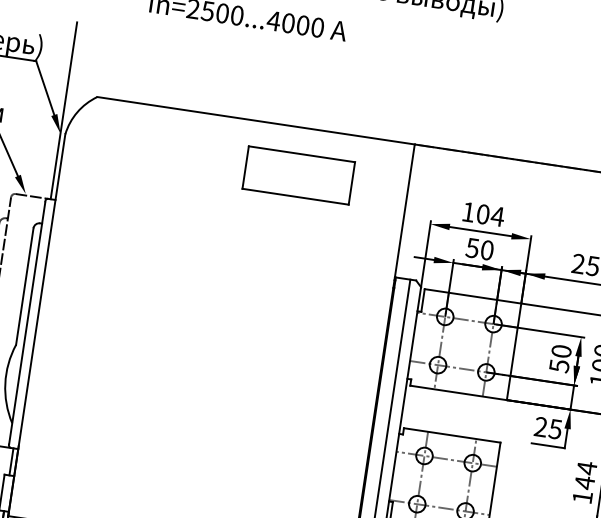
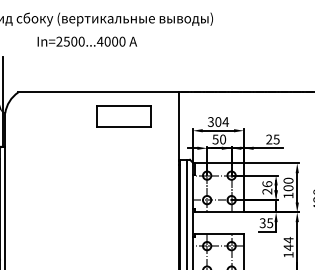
text: (467, 211) -> (210, 121), 104 -> 304
text: (560, 358) -> (267, 187), 50 -> 26
text: (540, 427) -> (262, 223), 25 -> 35

